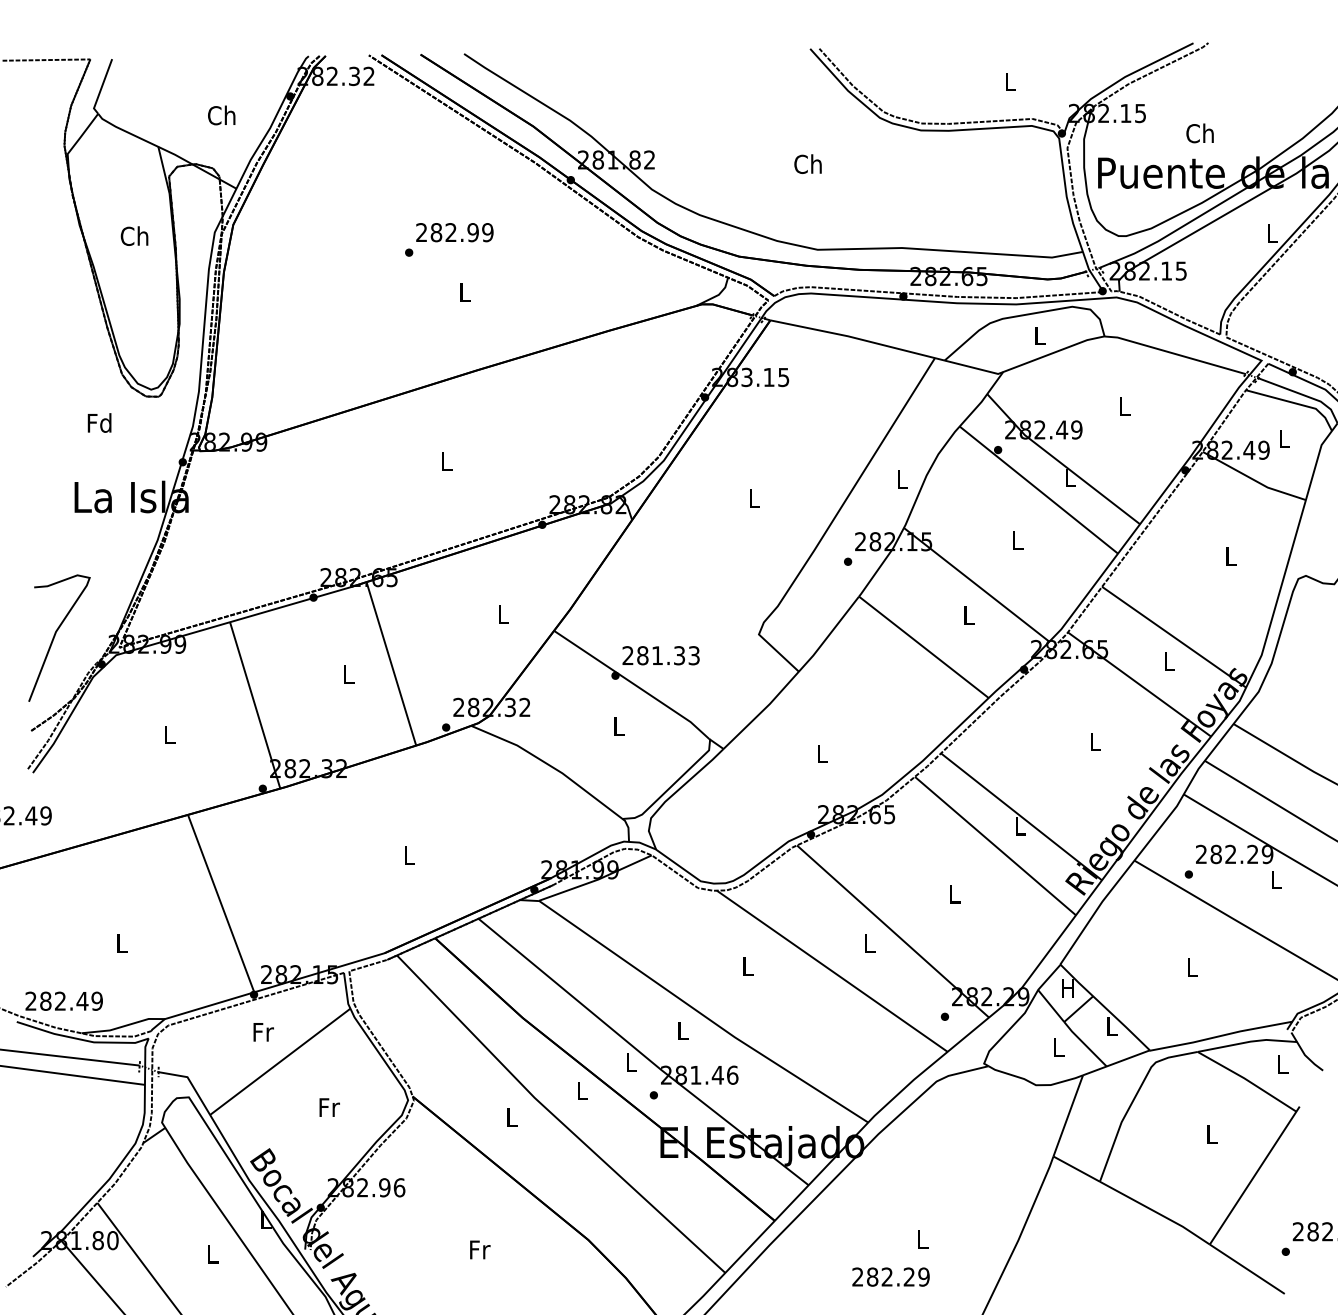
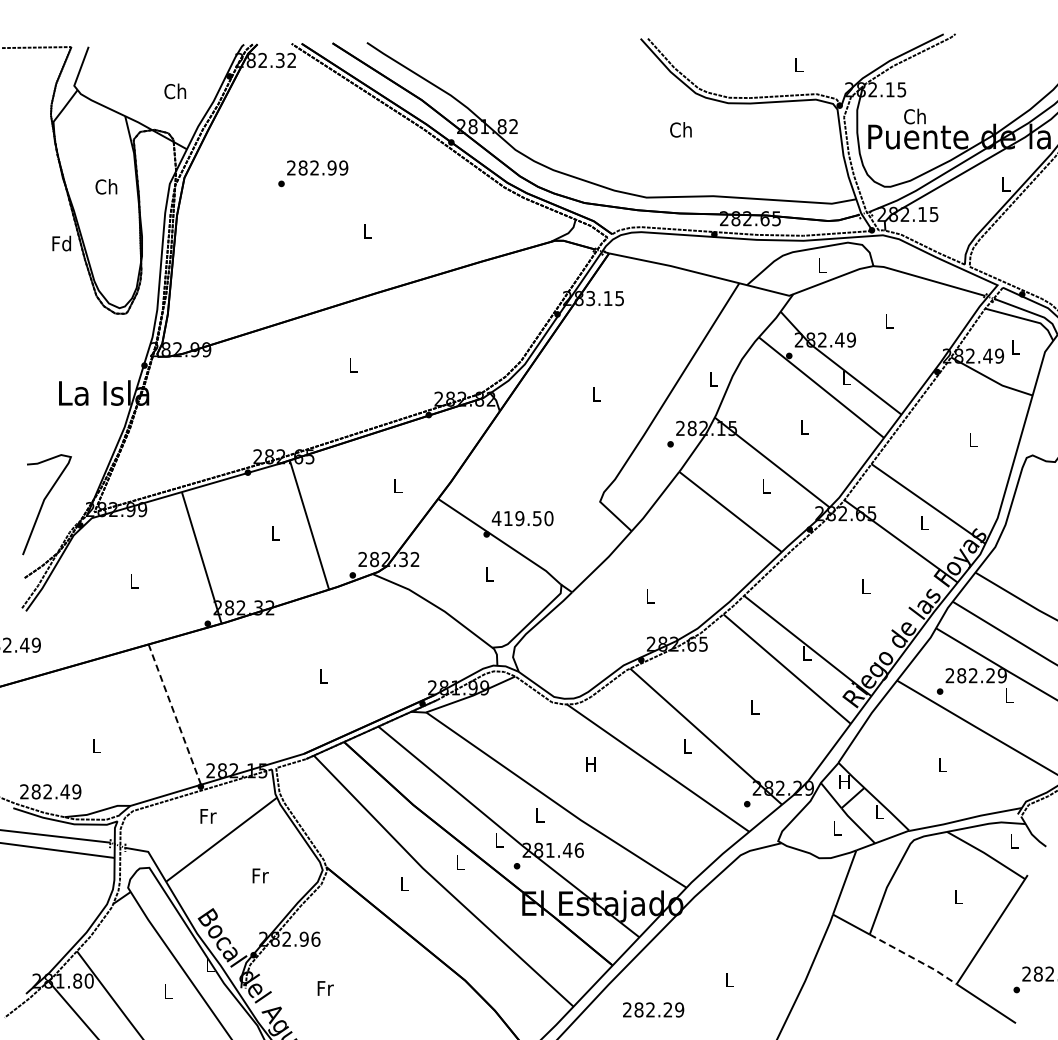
text: (1199, 133) -> (914, 116), moved
text: (807, 163) -> (680, 129), moved
text: (449, 239) -> (313, 173), moved
text: (99, 422) -> (61, 243), moved
text: (660, 655) -> (522, 518), 281.33 -> 419.50
line: (220, 903) -> (174, 714), solid -> dashed
text: (746, 966) -> (590, 764), L -> H
line: (1156, 1212) -> (914, 958), solid -> dashed
text: (479, 1249) -> (325, 988), moved
text: (890, 1276) -> (653, 1009), moved

